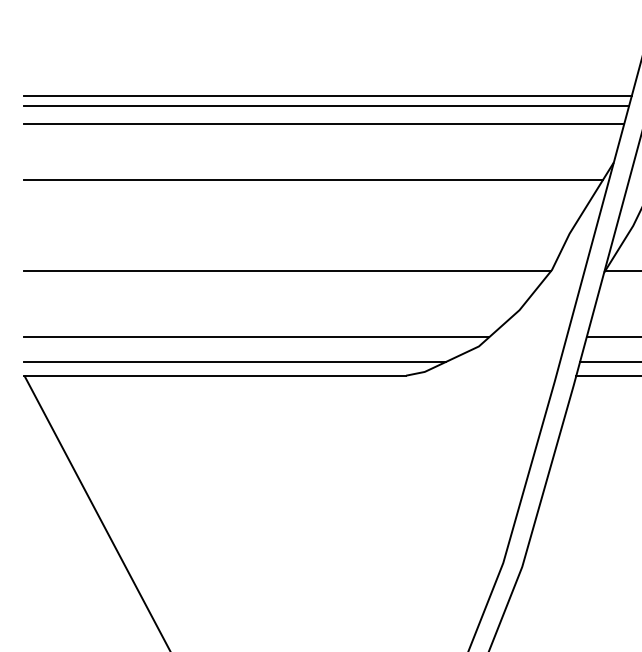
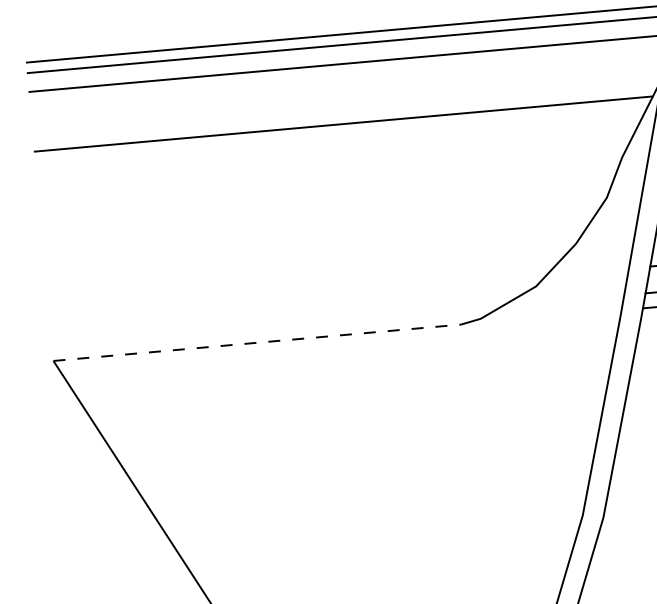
line: (287, 270) -> (324, 223), removed
line: (256, 337) -> (297, 298), removed
line: (234, 361) -> (276, 325), removed
line: (215, 375) -> (257, 342), solid -> dashed

